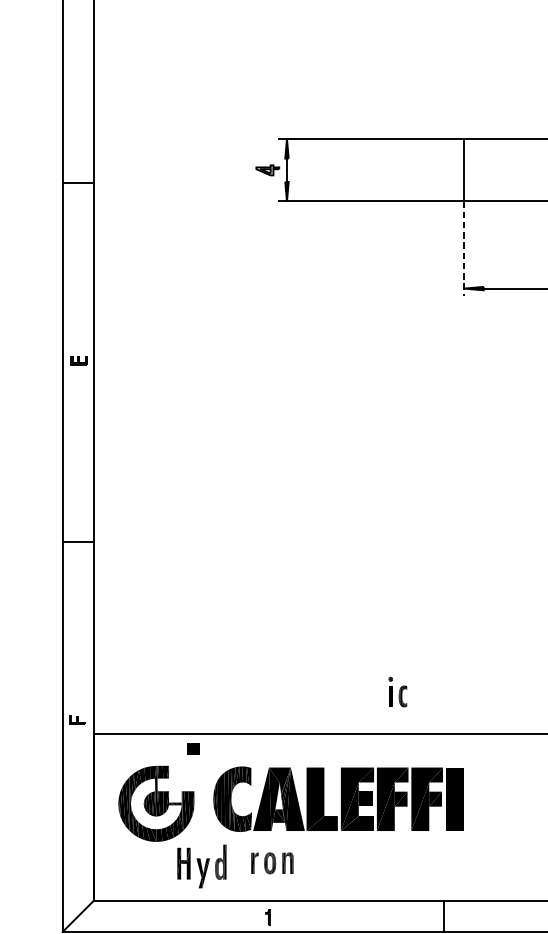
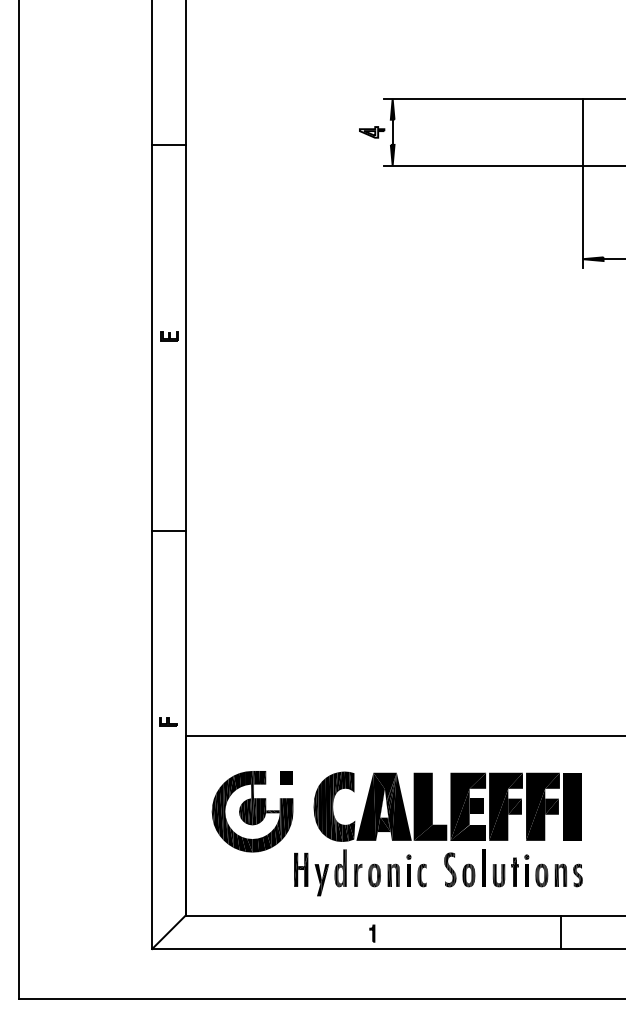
line: (463, 248) -> (582, 216), dashed -> solid
part: (397, 691) -> (416, 870), moved
part: (193, 748) -> (286, 777), moved
part: (399, 856) -> (513, 868), added
part: (201, 866) -> (320, 872), moved

